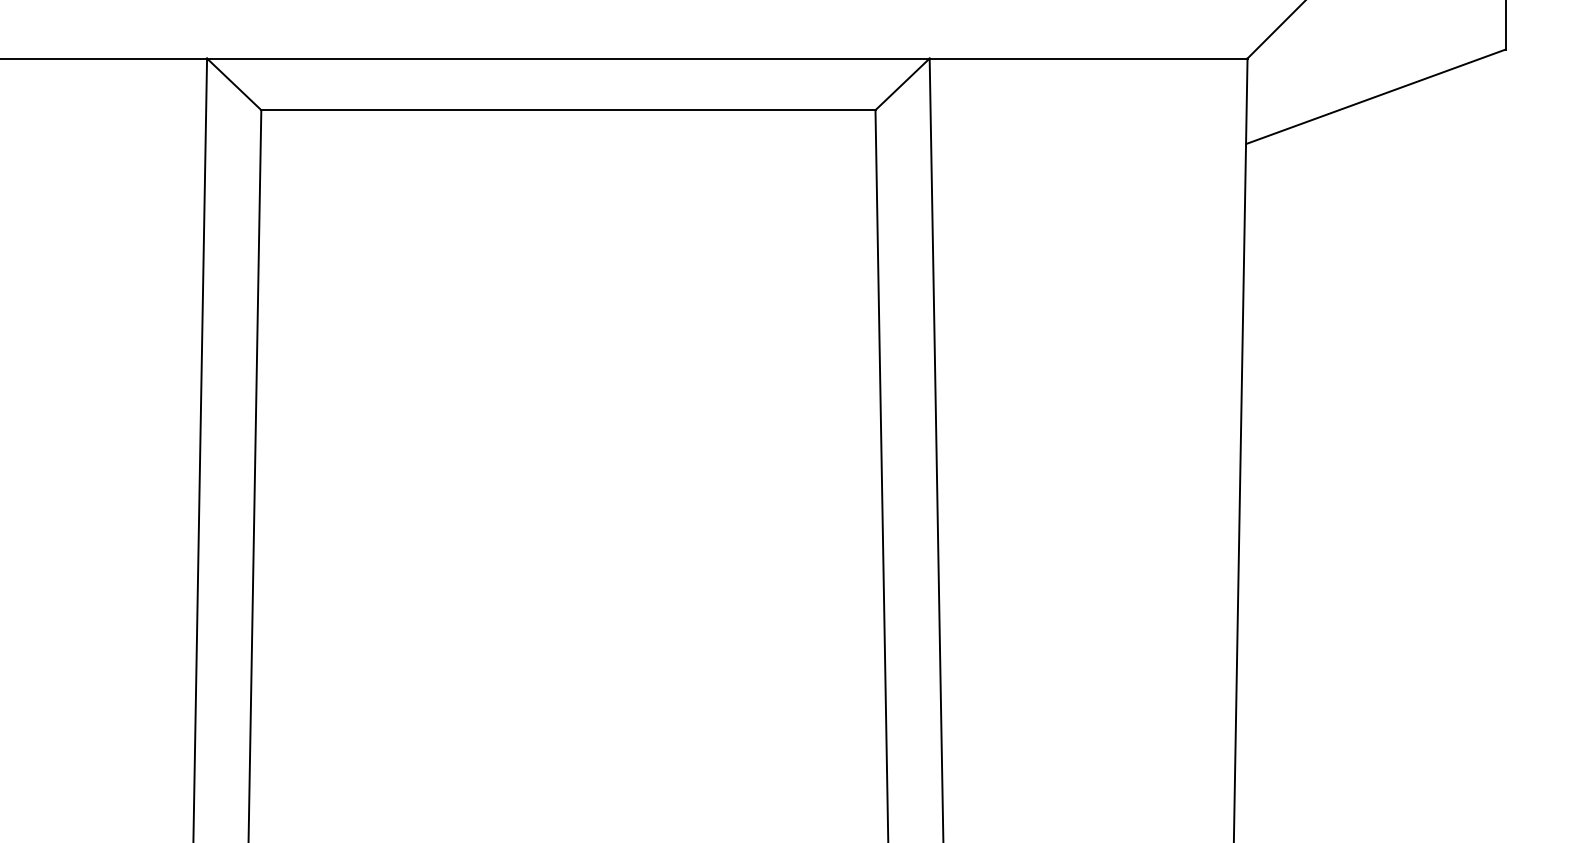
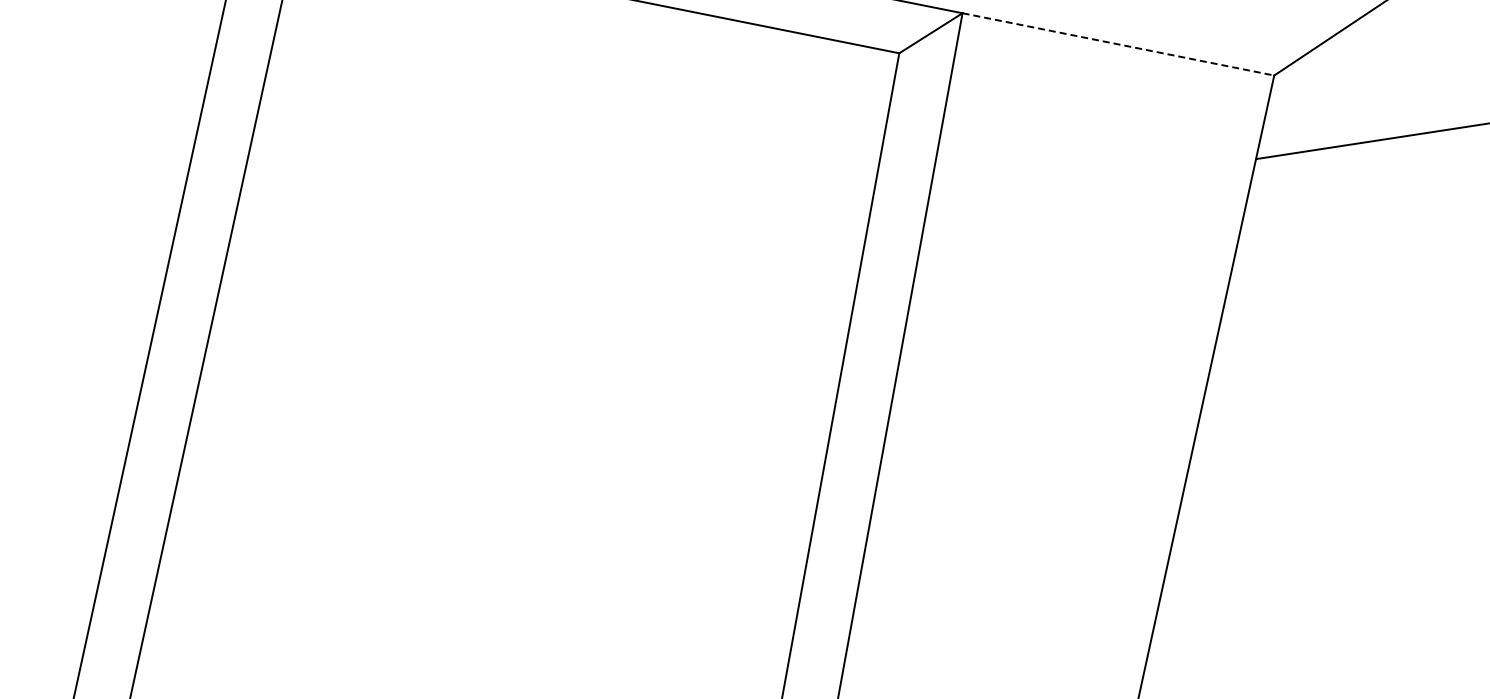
line: (1088, 58) -> (1118, 44), solid -> dashed

